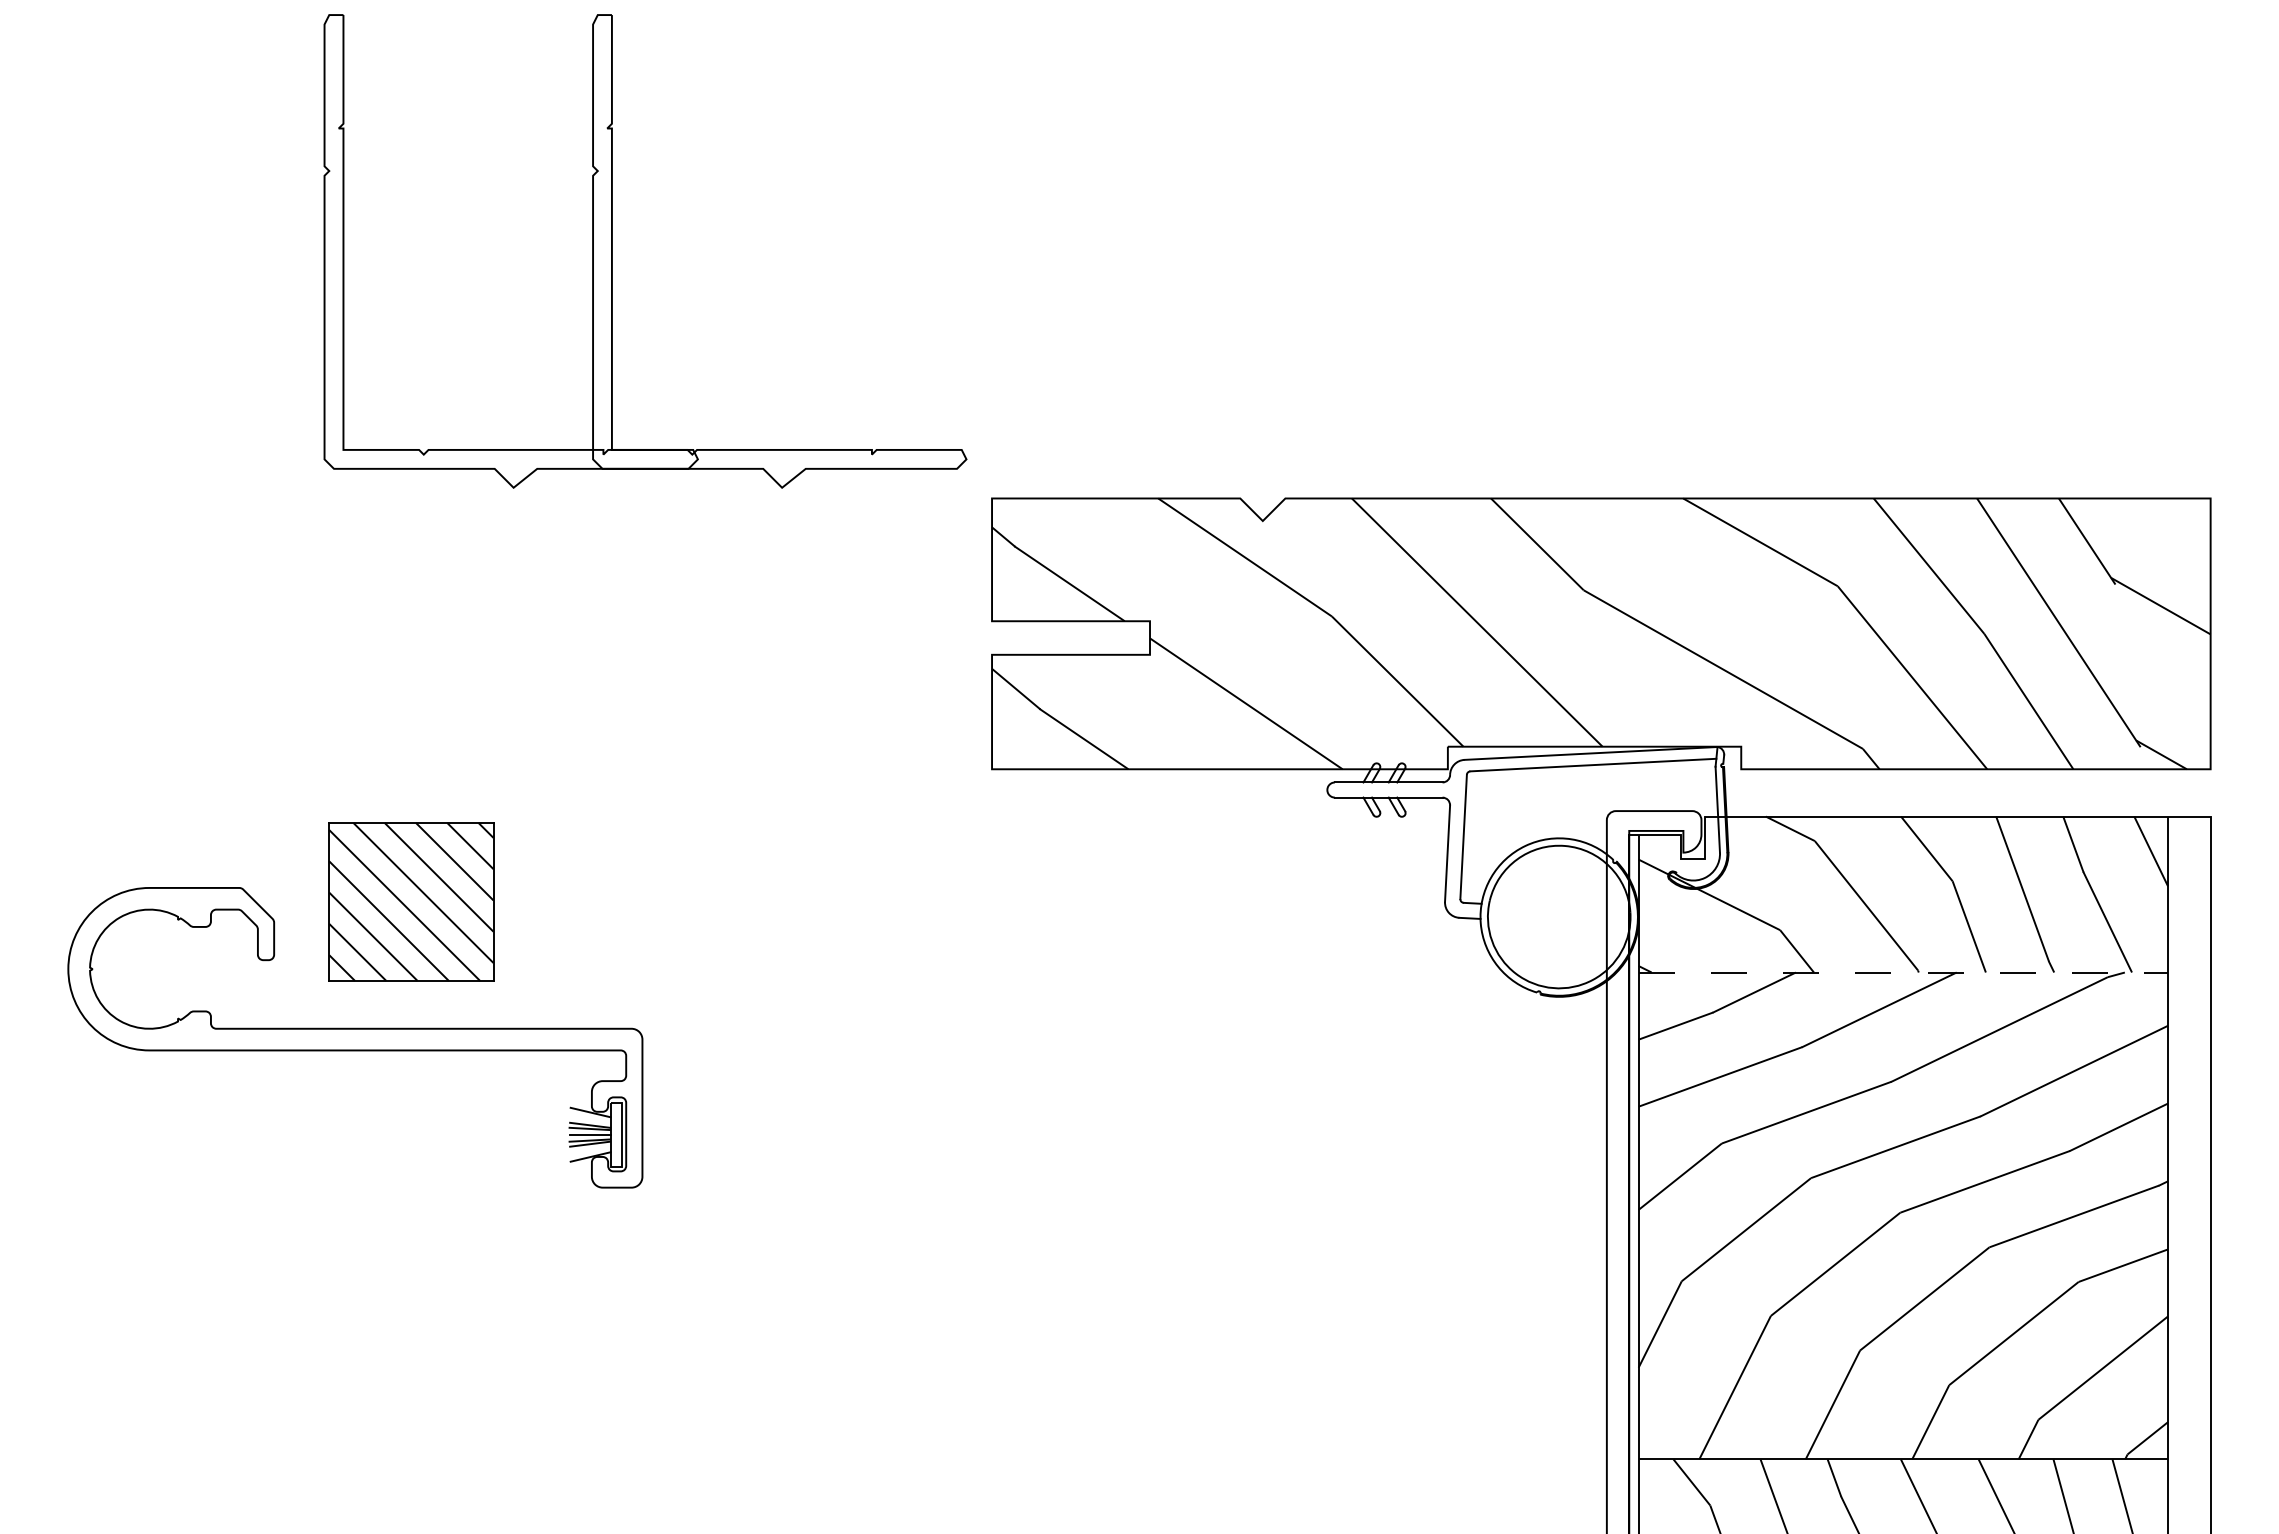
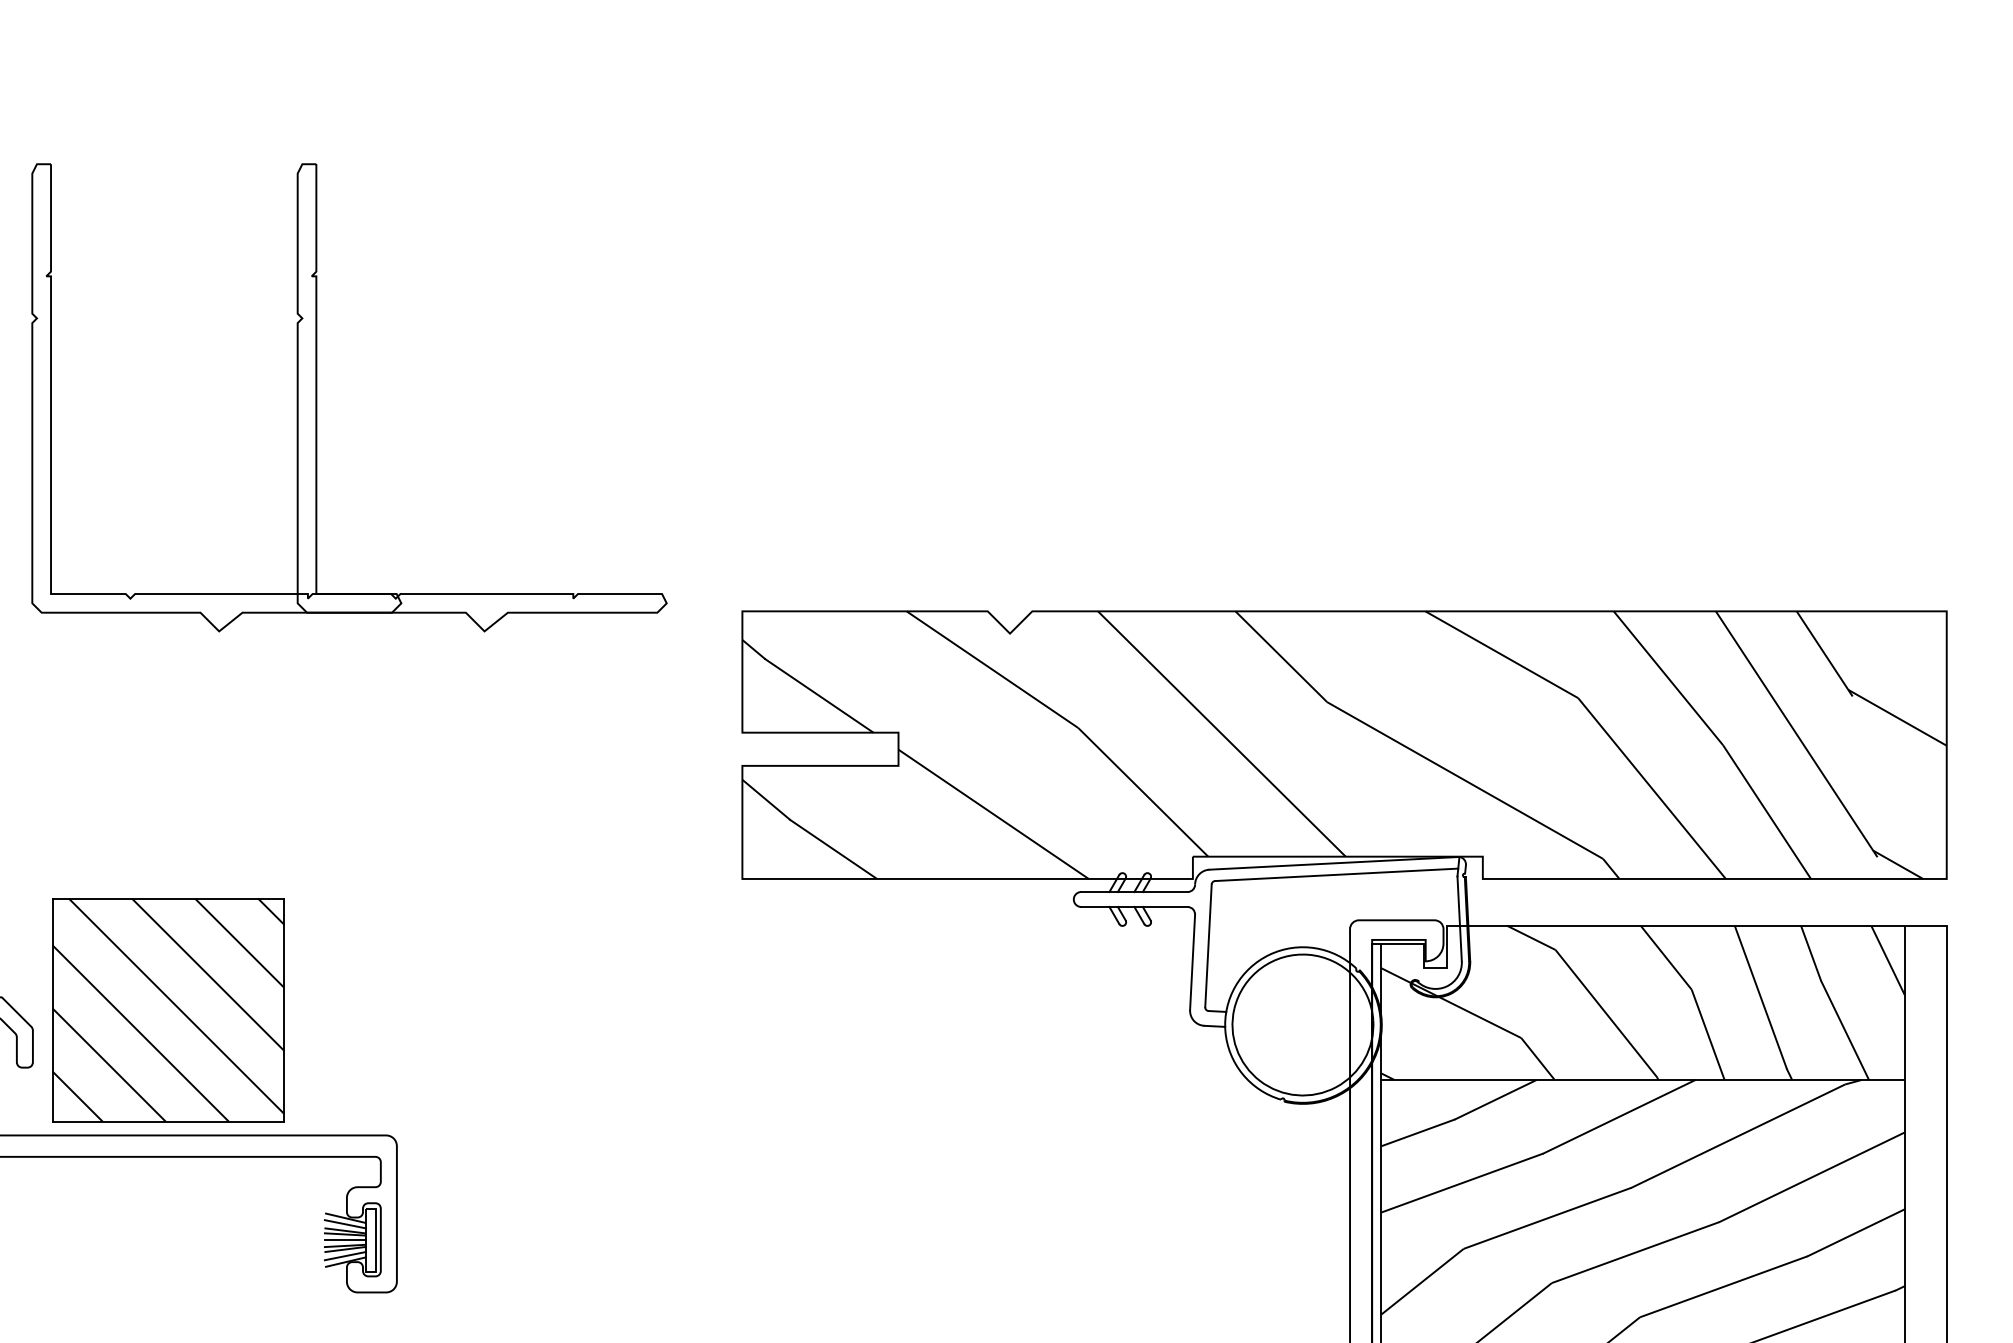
part: (612, 251) -> (316, 397), moved
part: (411, 901) -> (168, 1009), size x1.43
line: (1903, 972) -> (1643, 1079), dashed -> solid
line: (590, 1118) -> (345, 1224), added
line: (590, 1150) -> (345, 1255), added

